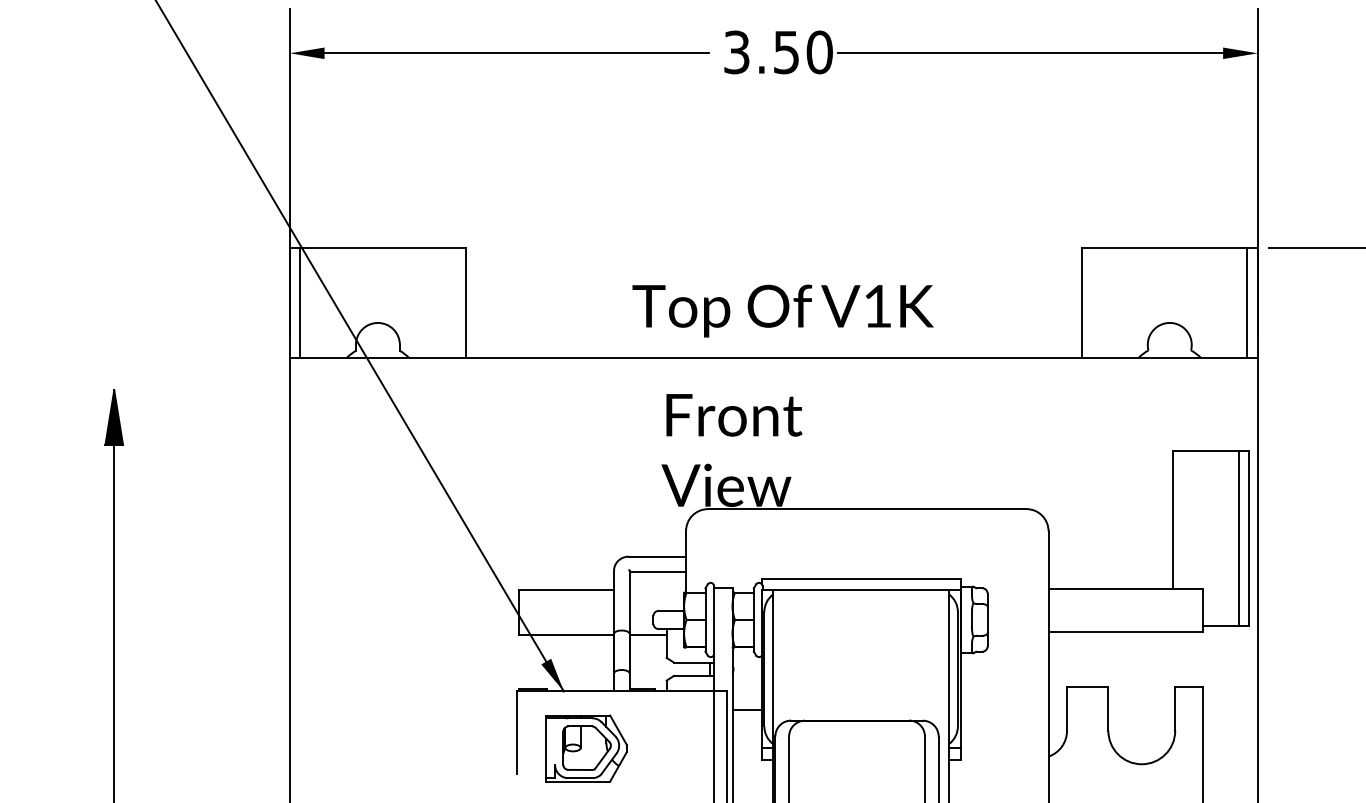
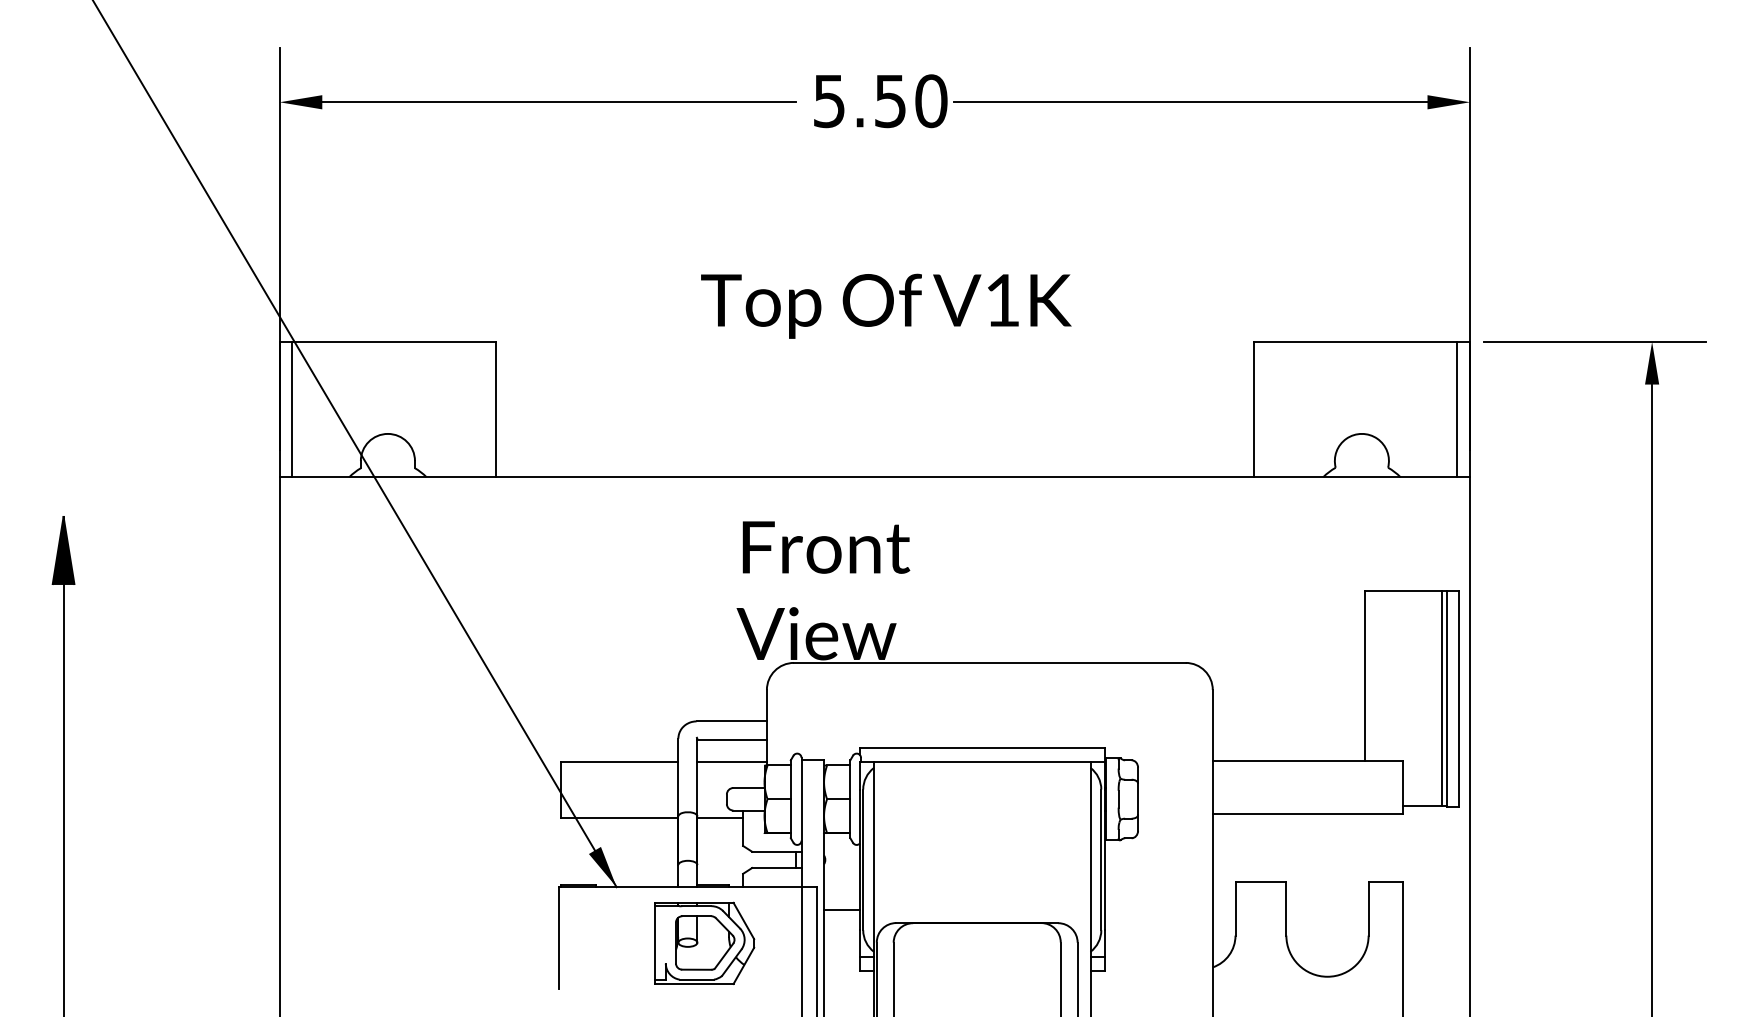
text: (736, 51) -> (829, 100), 3.50 -> 5.50
text: (783, 310) -> (886, 305), moved
line: (1234, 538) -> (1441, 698), added
line: (657, 590) -> (731, 762), added
part: (586, 747) -> (704, 942), moved

